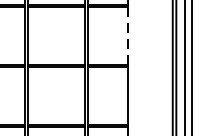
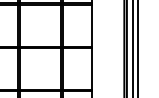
line: (128, 35) -> (92, 25), dashed -> solid

